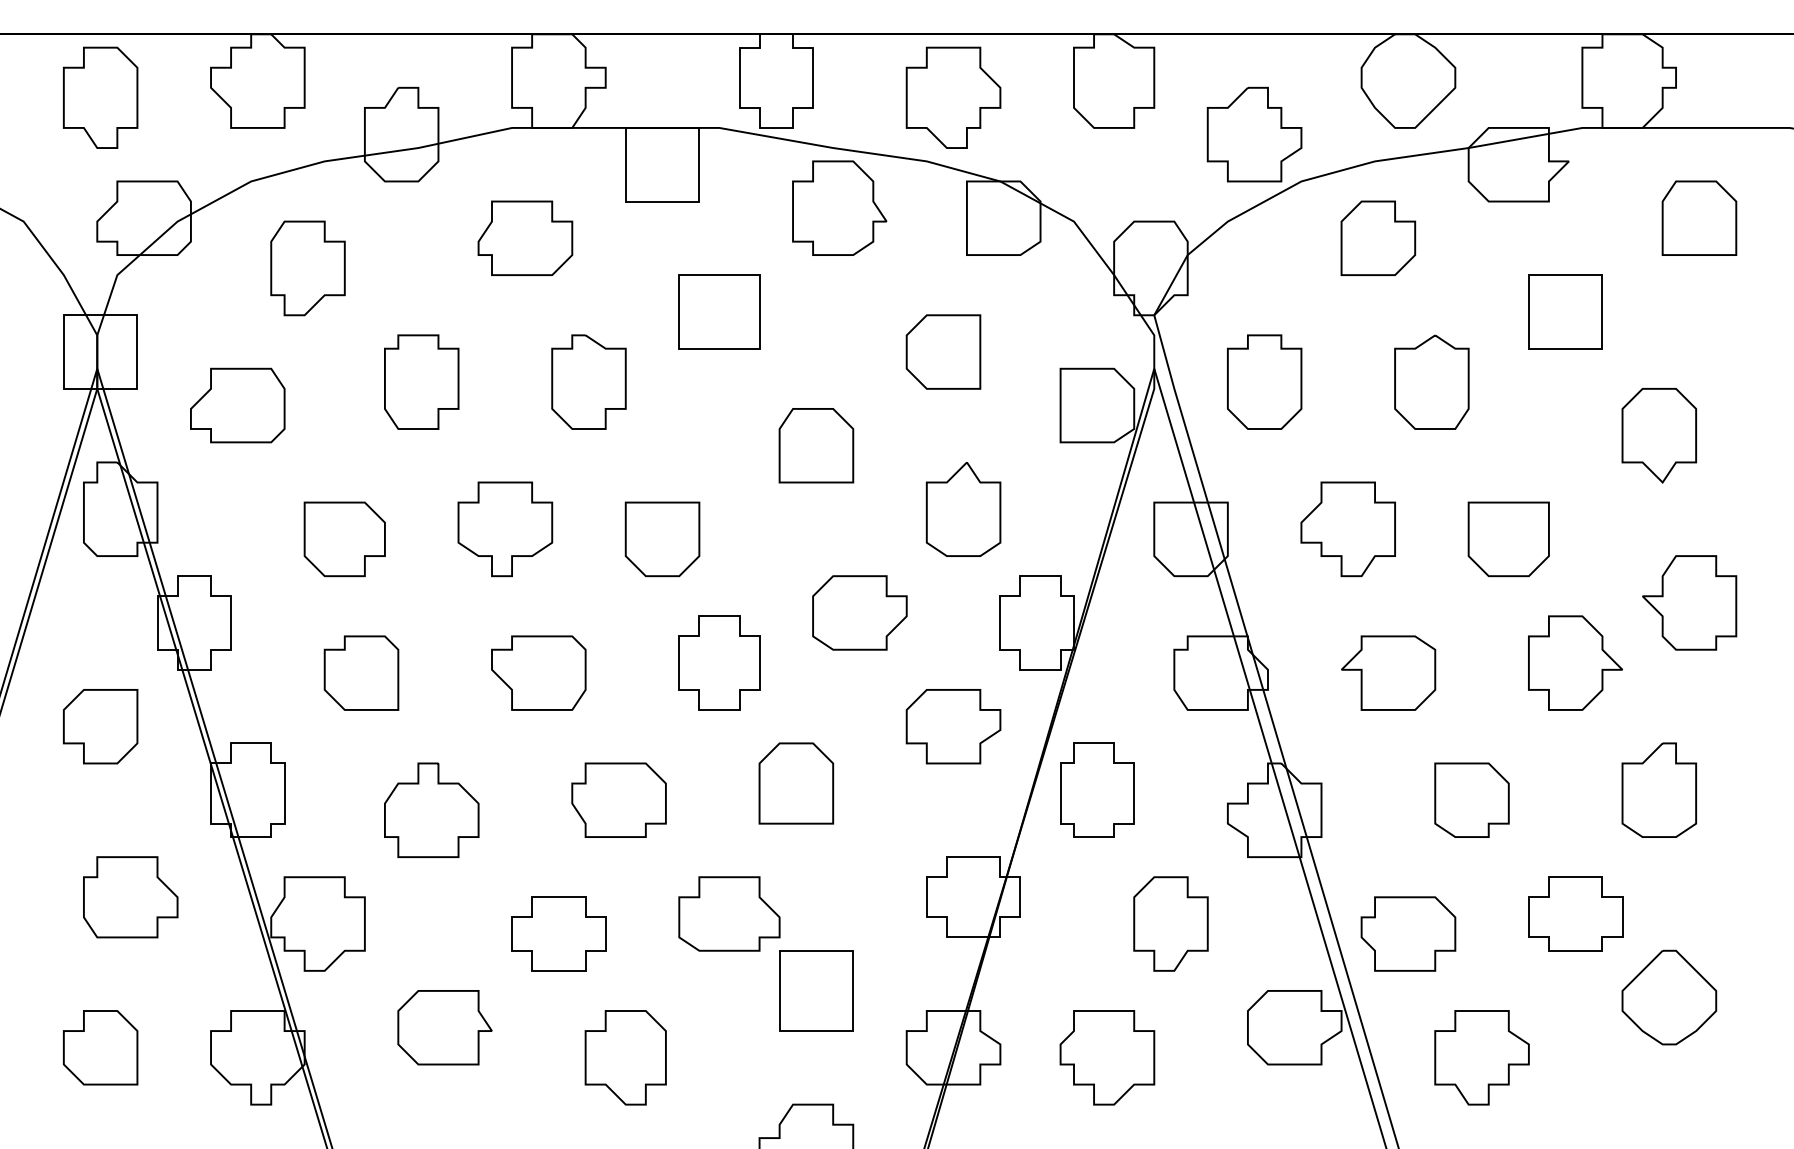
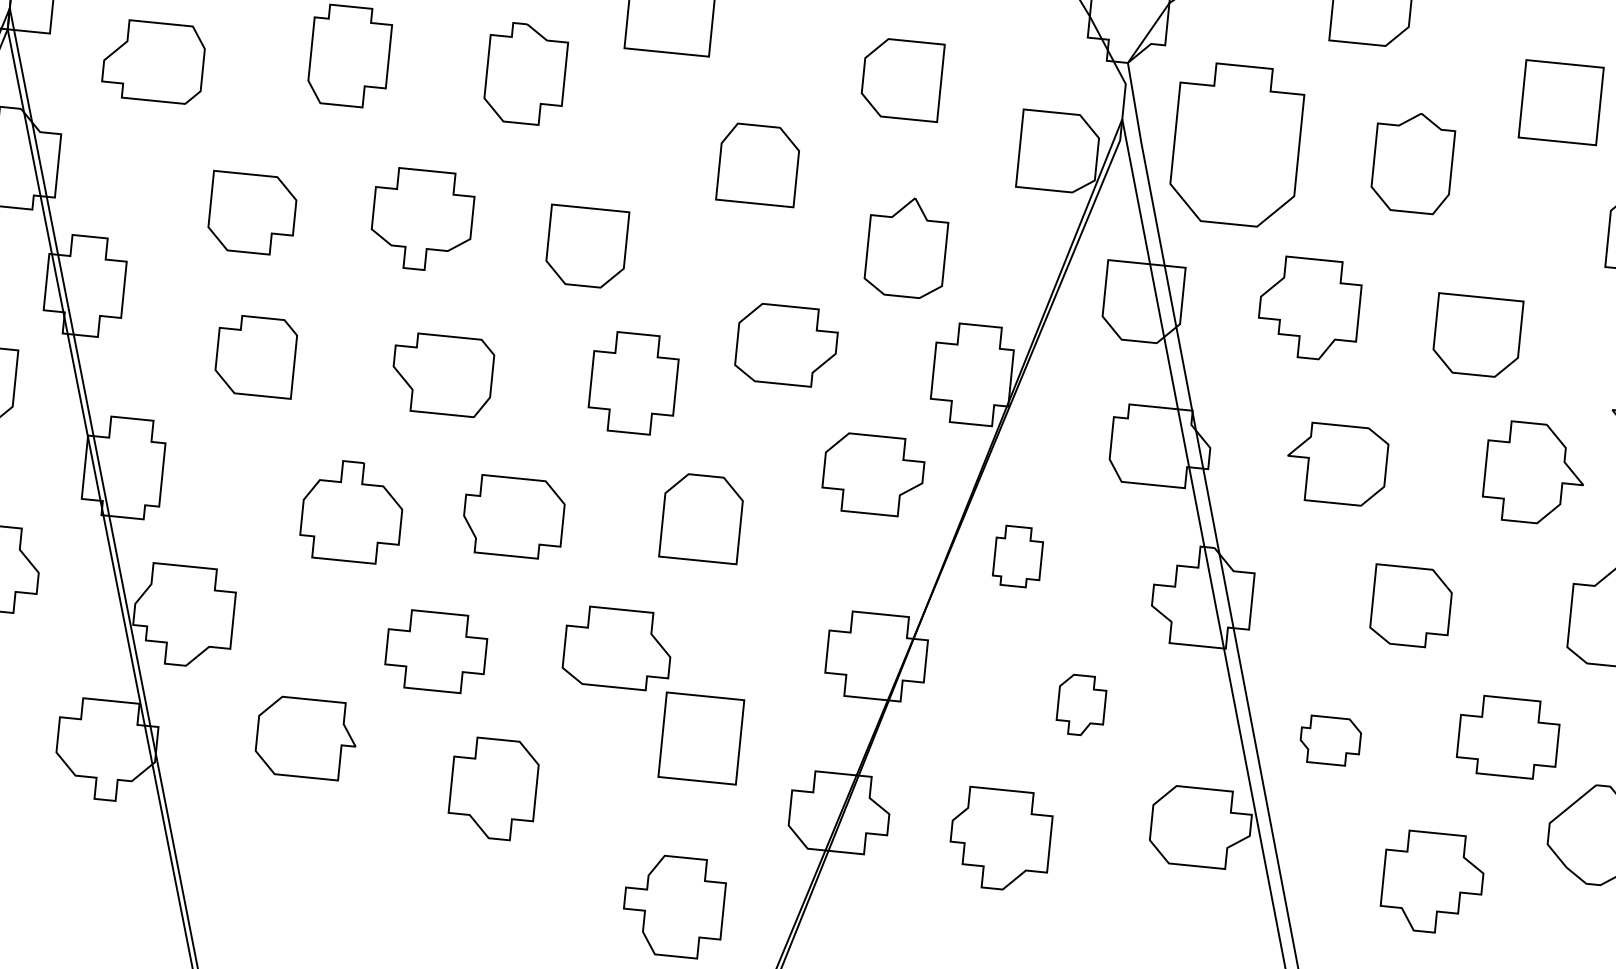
part: (1264, 381) -> (1236, 144), size x1.6
part: (1097, 789) -> (1018, 556), size x0.6
part: (431, 809) -> (352, 510), moved
part: (1170, 923) -> (1081, 704), size x0.6
part: (1408, 933) -> (1330, 740), size x0.6
part: (1481, 1057) -> (1432, 882), moved

